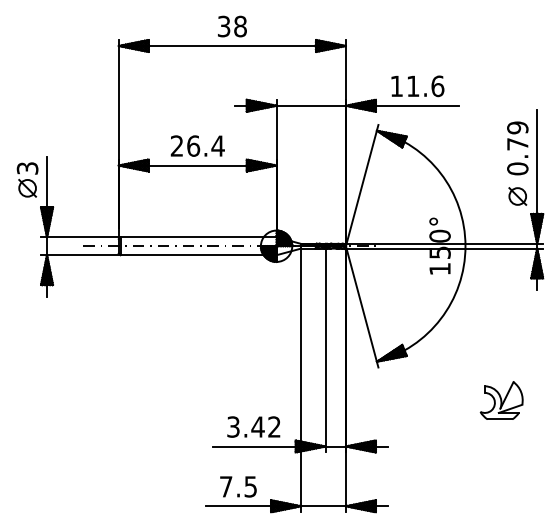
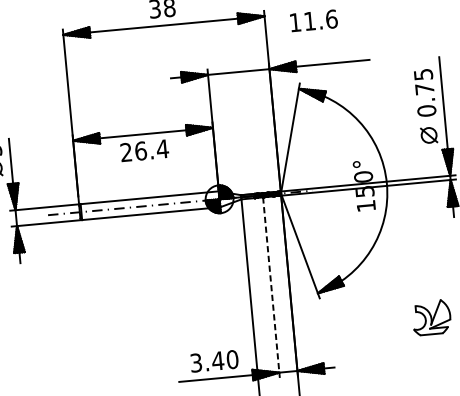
text: (417, 86) -> (313, 21), moved
text: (517, 127) -> (423, 74), 0.79 -> 0.75
text: (197, 145) -> (144, 150), moved
line: (325, 350) -> (271, 287), solid -> dashed
text: (274, 426) -> (232, 359), 3.42 -> 3.40

